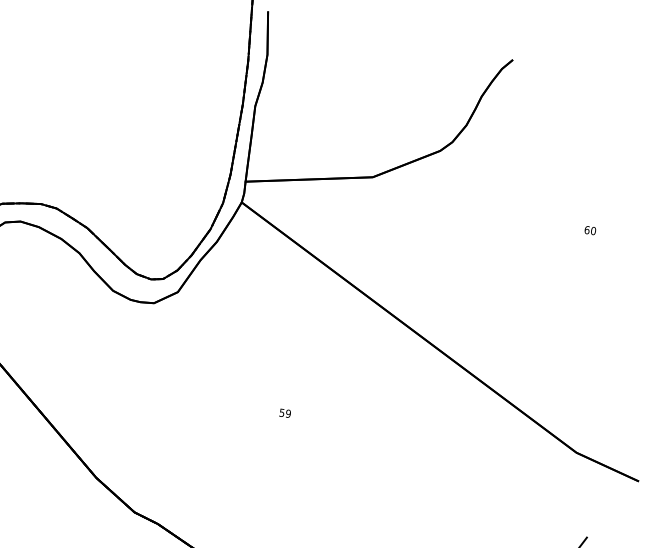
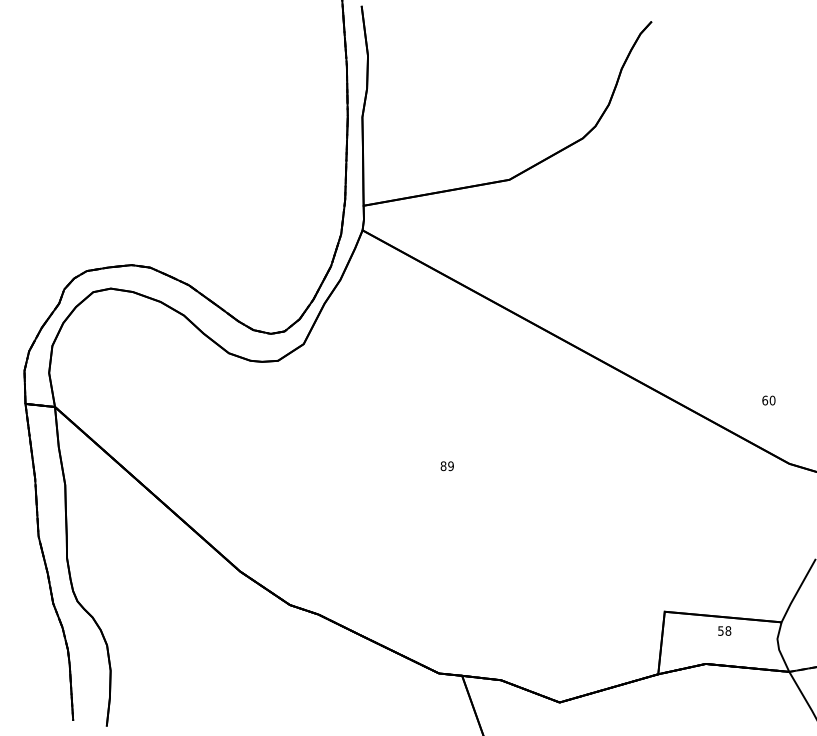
text: (590, 230) -> (768, 400), moved
text: (281, 413) -> (443, 466), 59 -> 89

